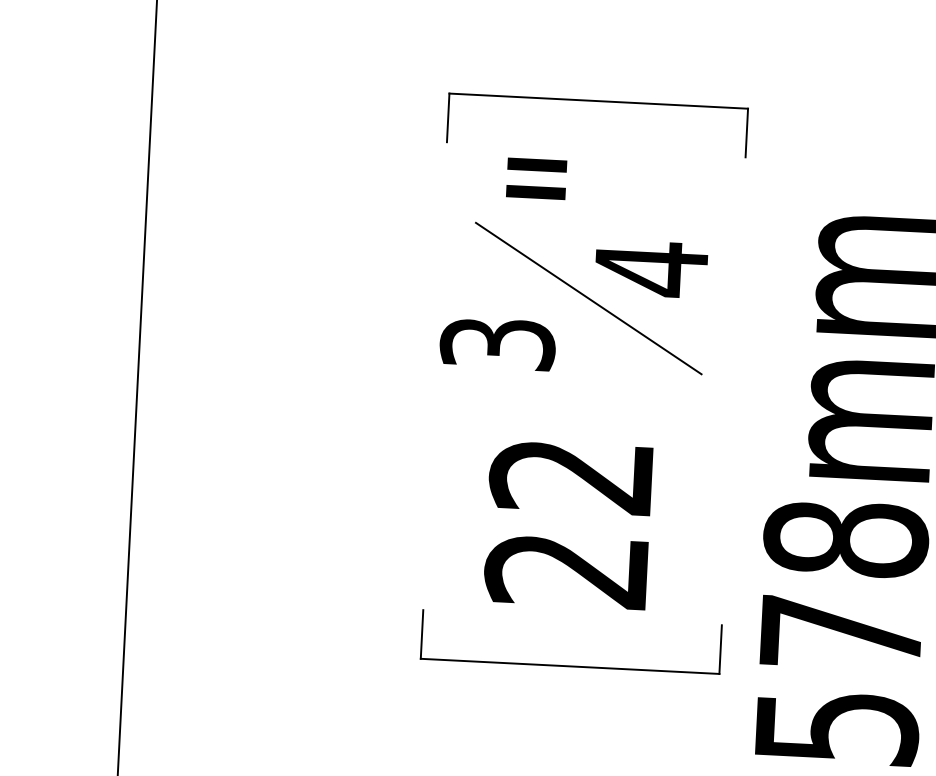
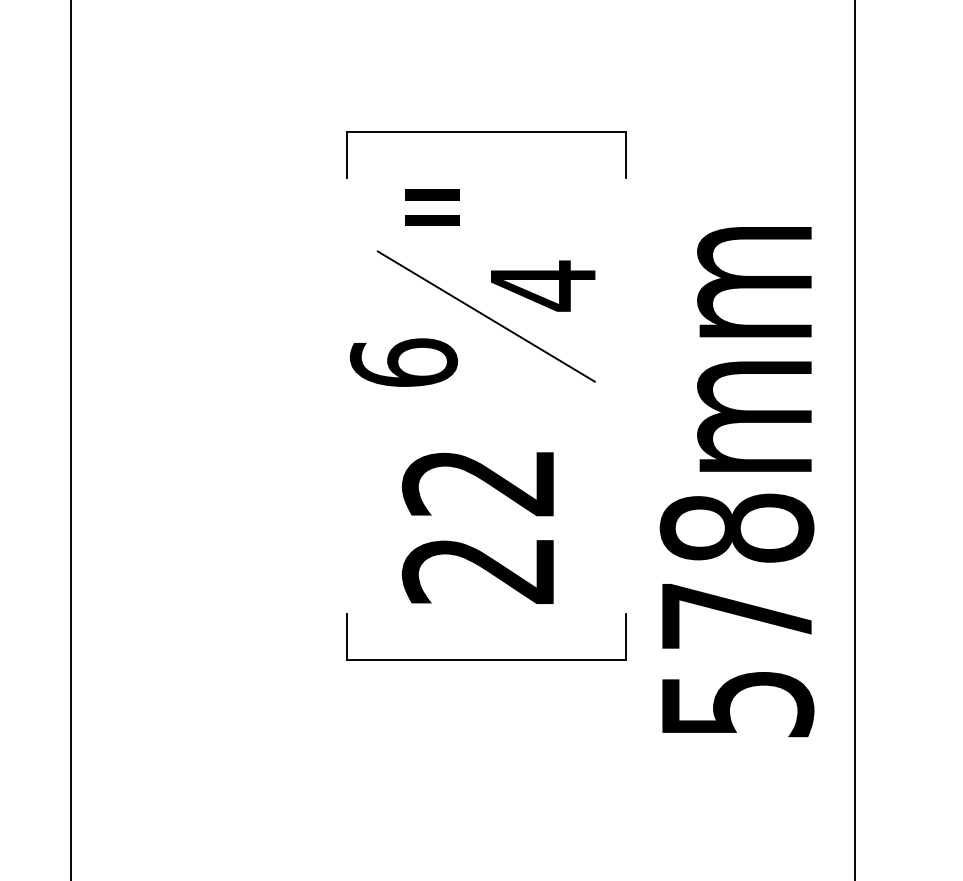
text: (497, 343) -> (403, 362), 3 -> 6

